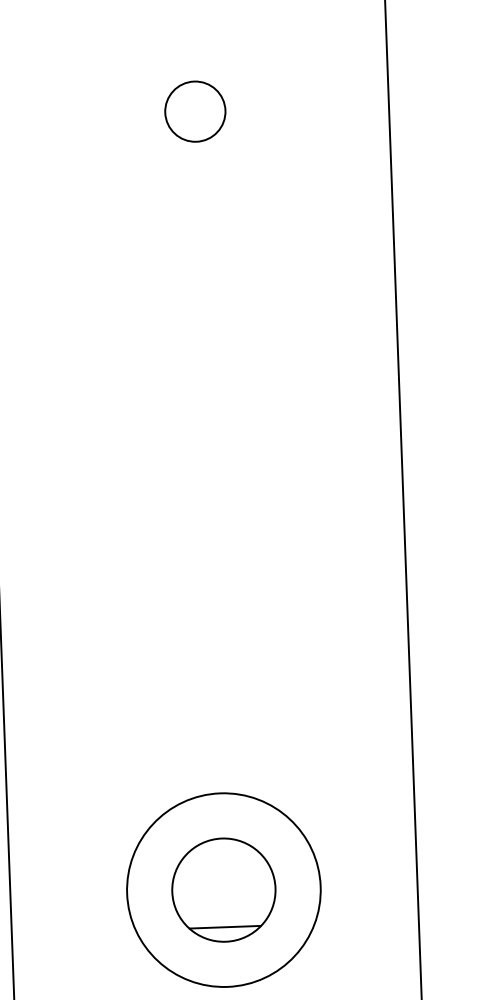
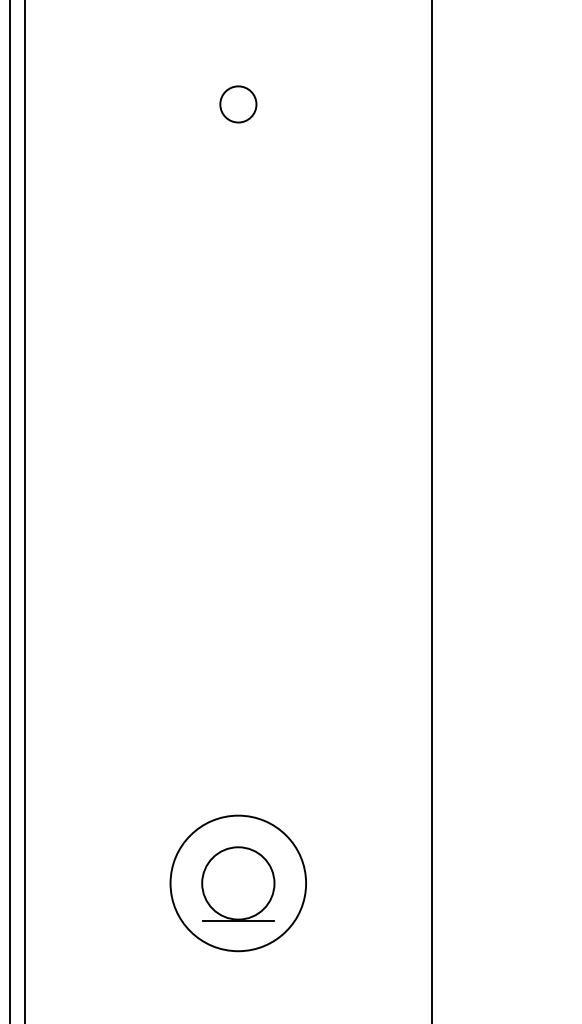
circle: (195, 111) -> (238, 104), size x0.6
circle: (223, 890) -> (237, 883), size x0.7
circle: (224, 890) -> (238, 883), size x0.7

